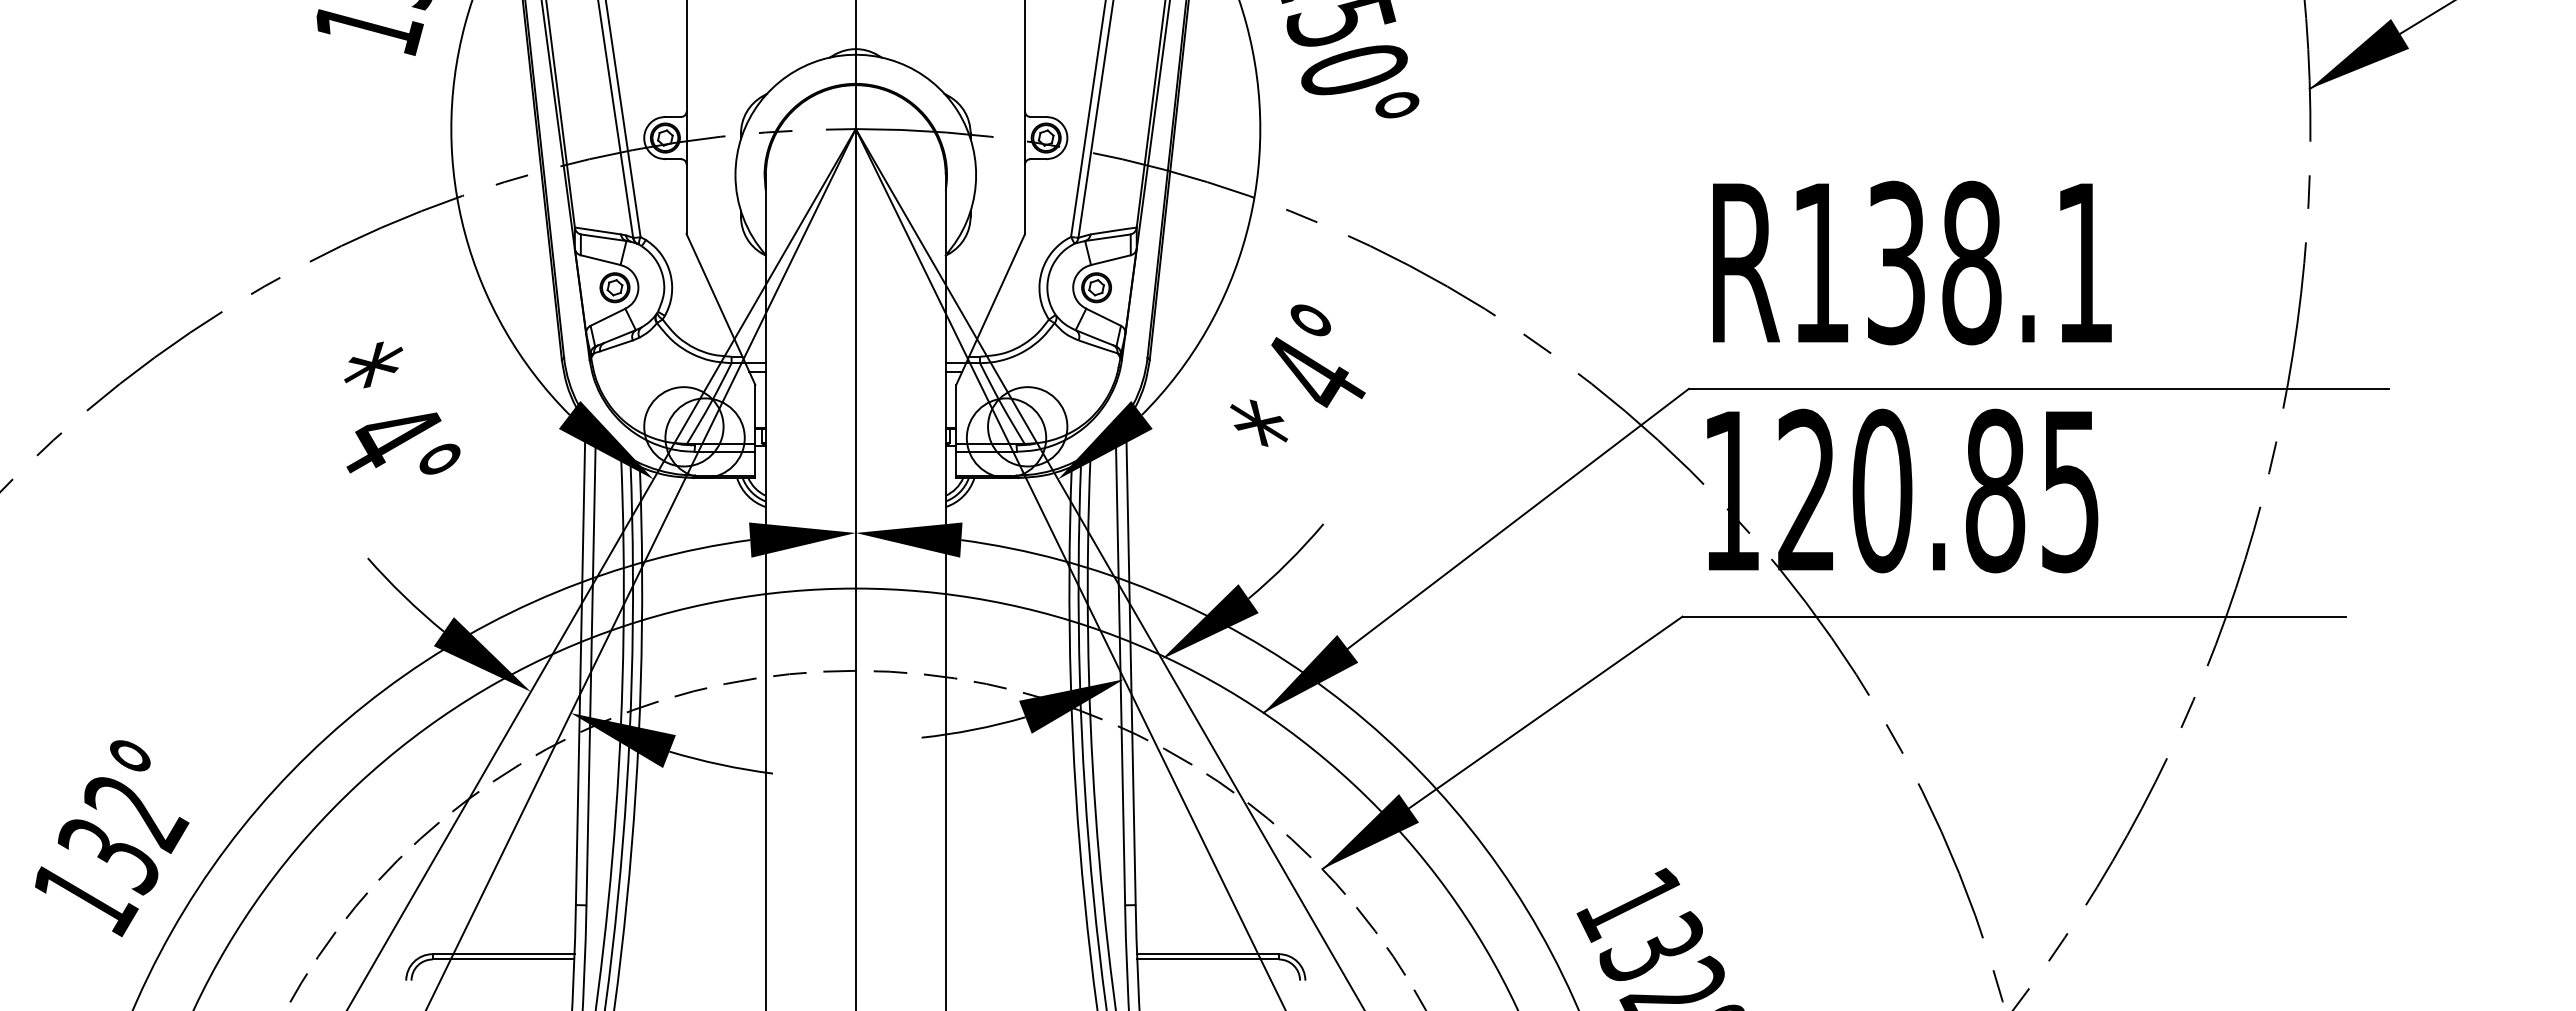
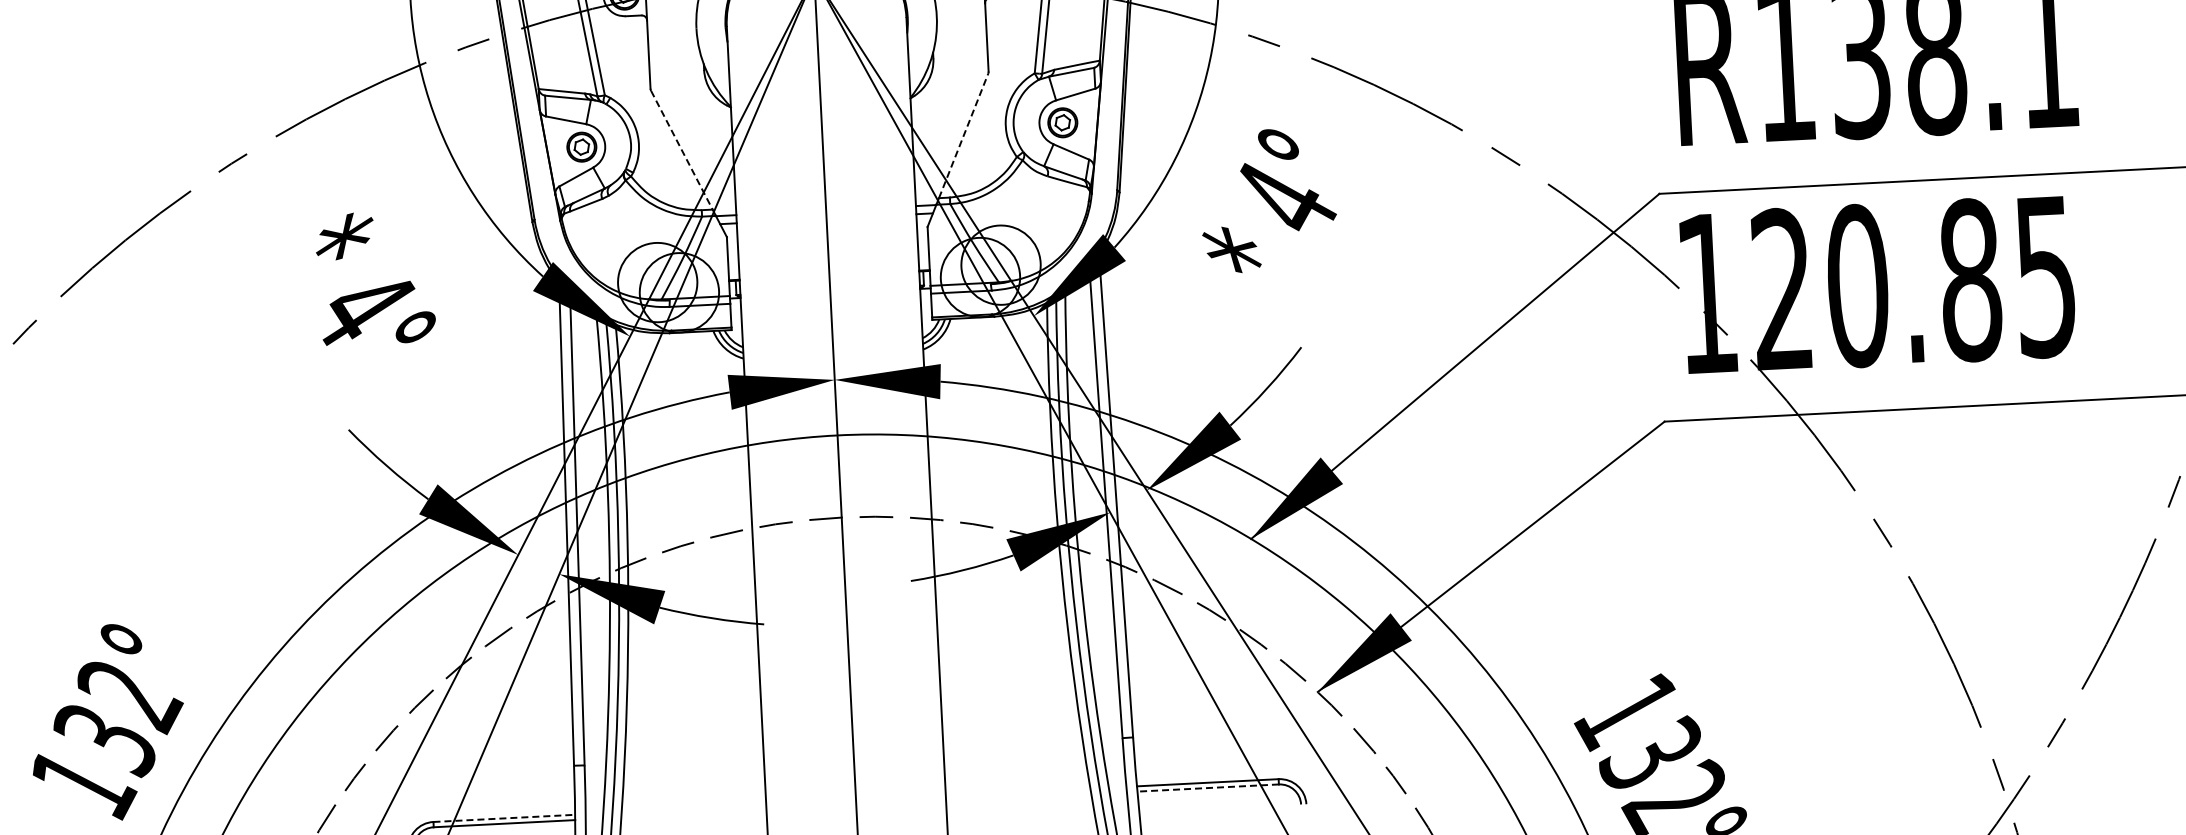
line: (714, 295) -> (681, 149), solid -> dashed
line: (996, 295) -> (963, 135), solid -> dashed
line: (503, 954) -> (504, 818), solid -> dashed
line: (1208, 959) -> (1208, 788), solid -> dashed

